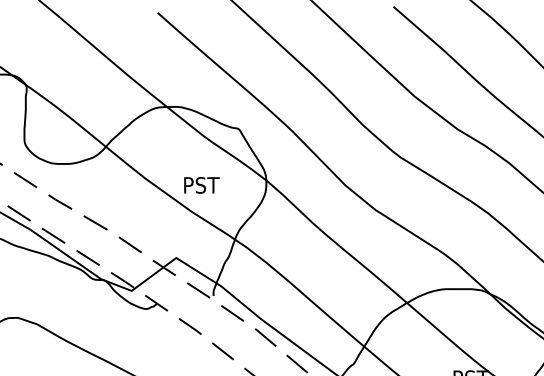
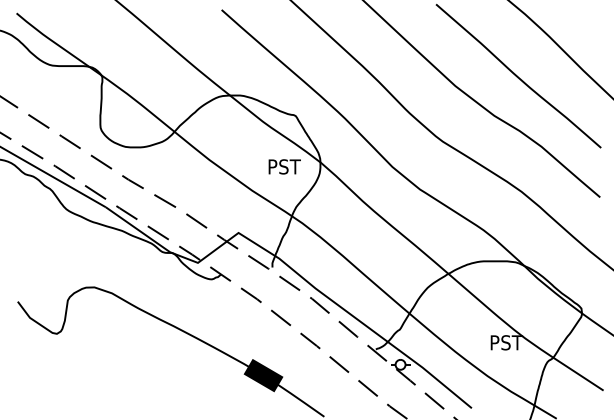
text: (201, 184) -> (284, 166), moved

